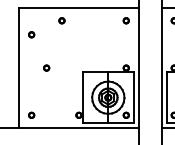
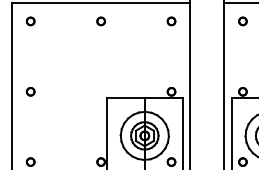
part: (61, 20) -> (100, 20), moved
part: (31, 34) -> (30, 20), moved
part: (46, 67) -> (30, 90), moved

